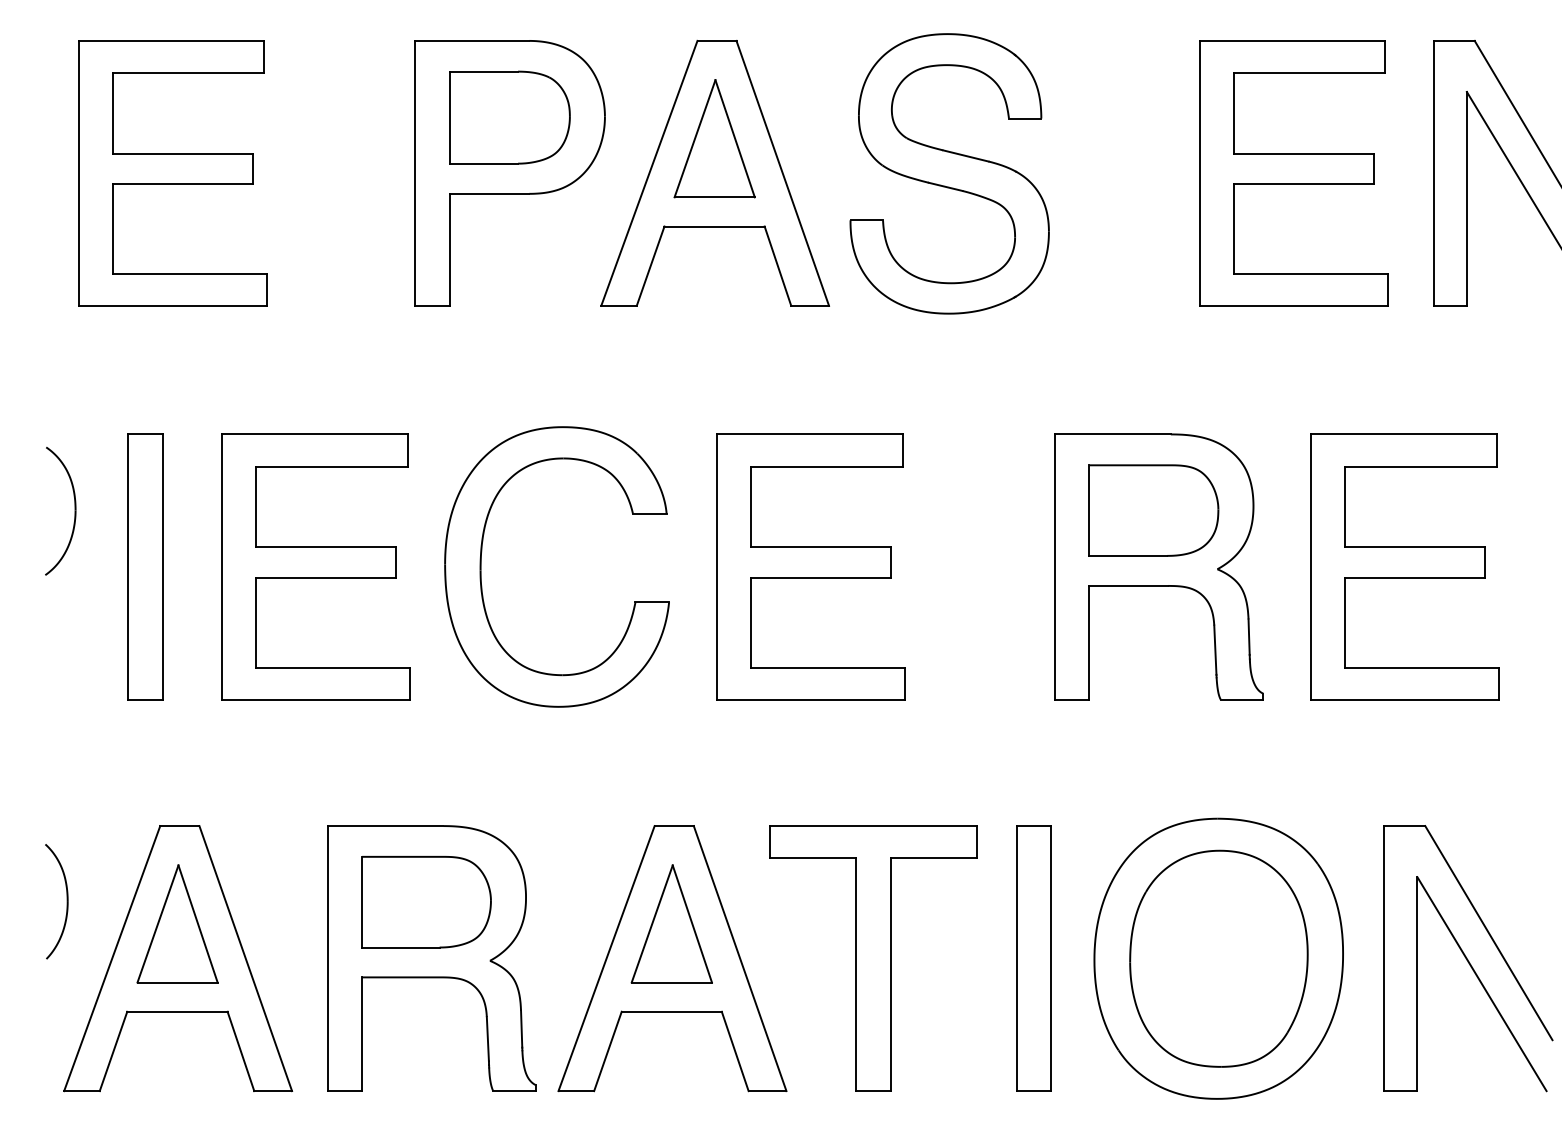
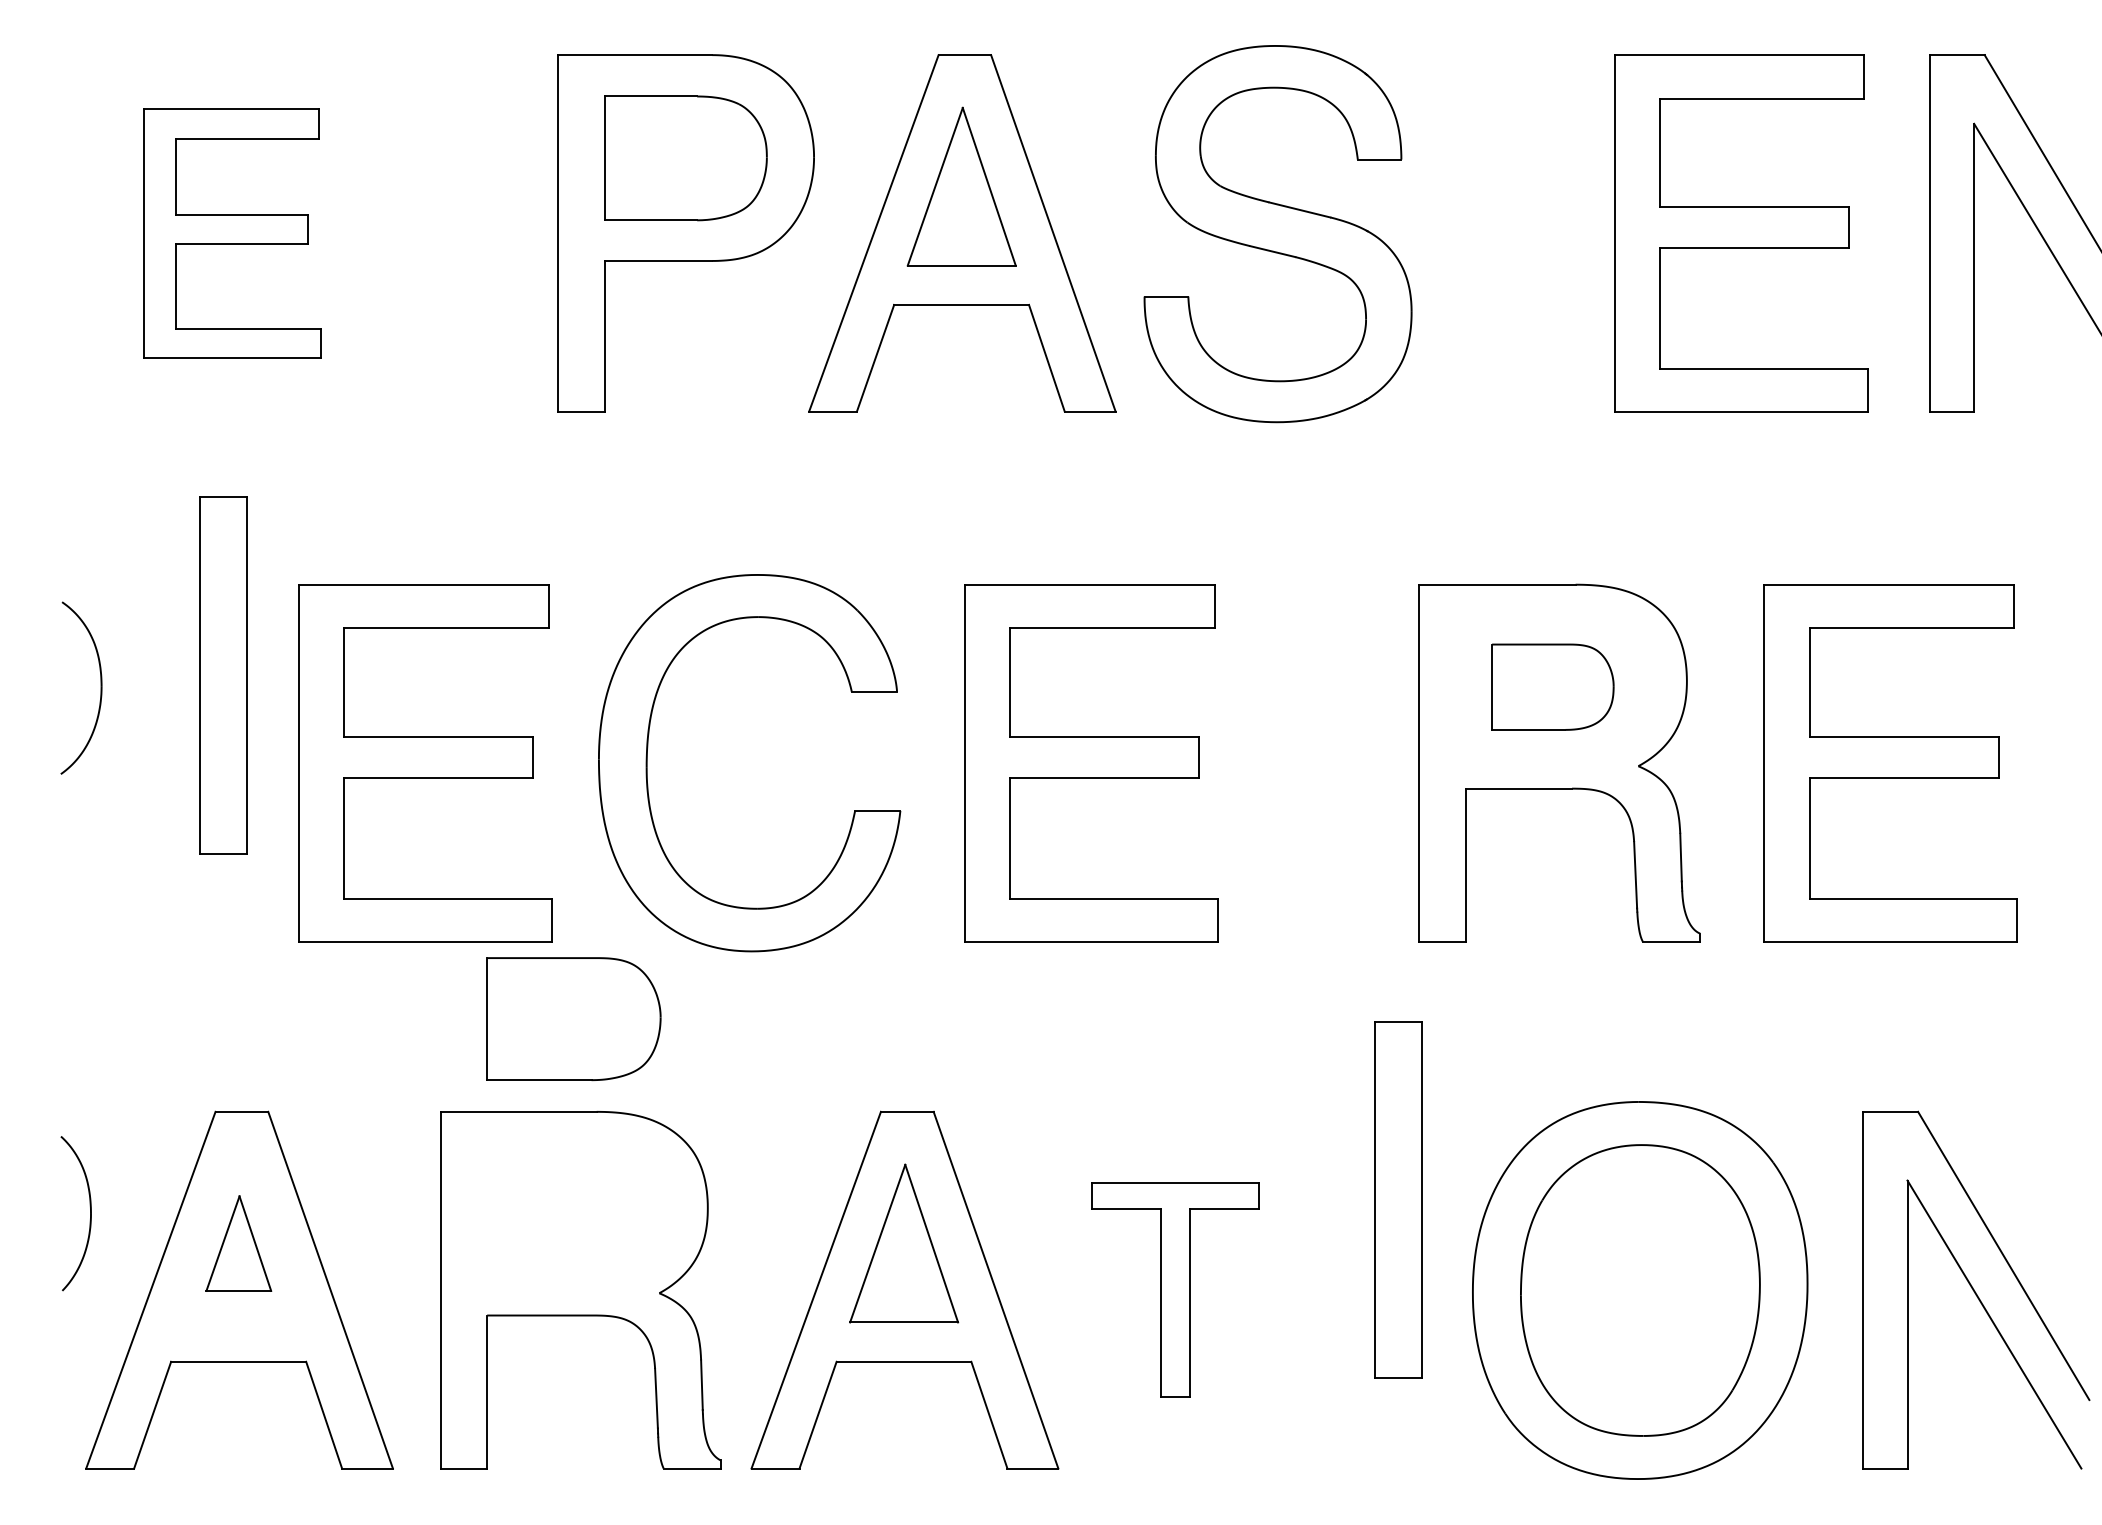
part: (172, 173) -> (232, 233), size x0.7
part: (1153, 510) -> (1552, 687), size x0.7
part: (145, 566) -> (223, 675), moved
part: (426, 902) -> (573, 1019), moved
part: (177, 923) -> (238, 1242), size x0.6
part: (873, 958) -> (1175, 1290), size x0.6
part: (1033, 958) -> (1397, 1199), moved

